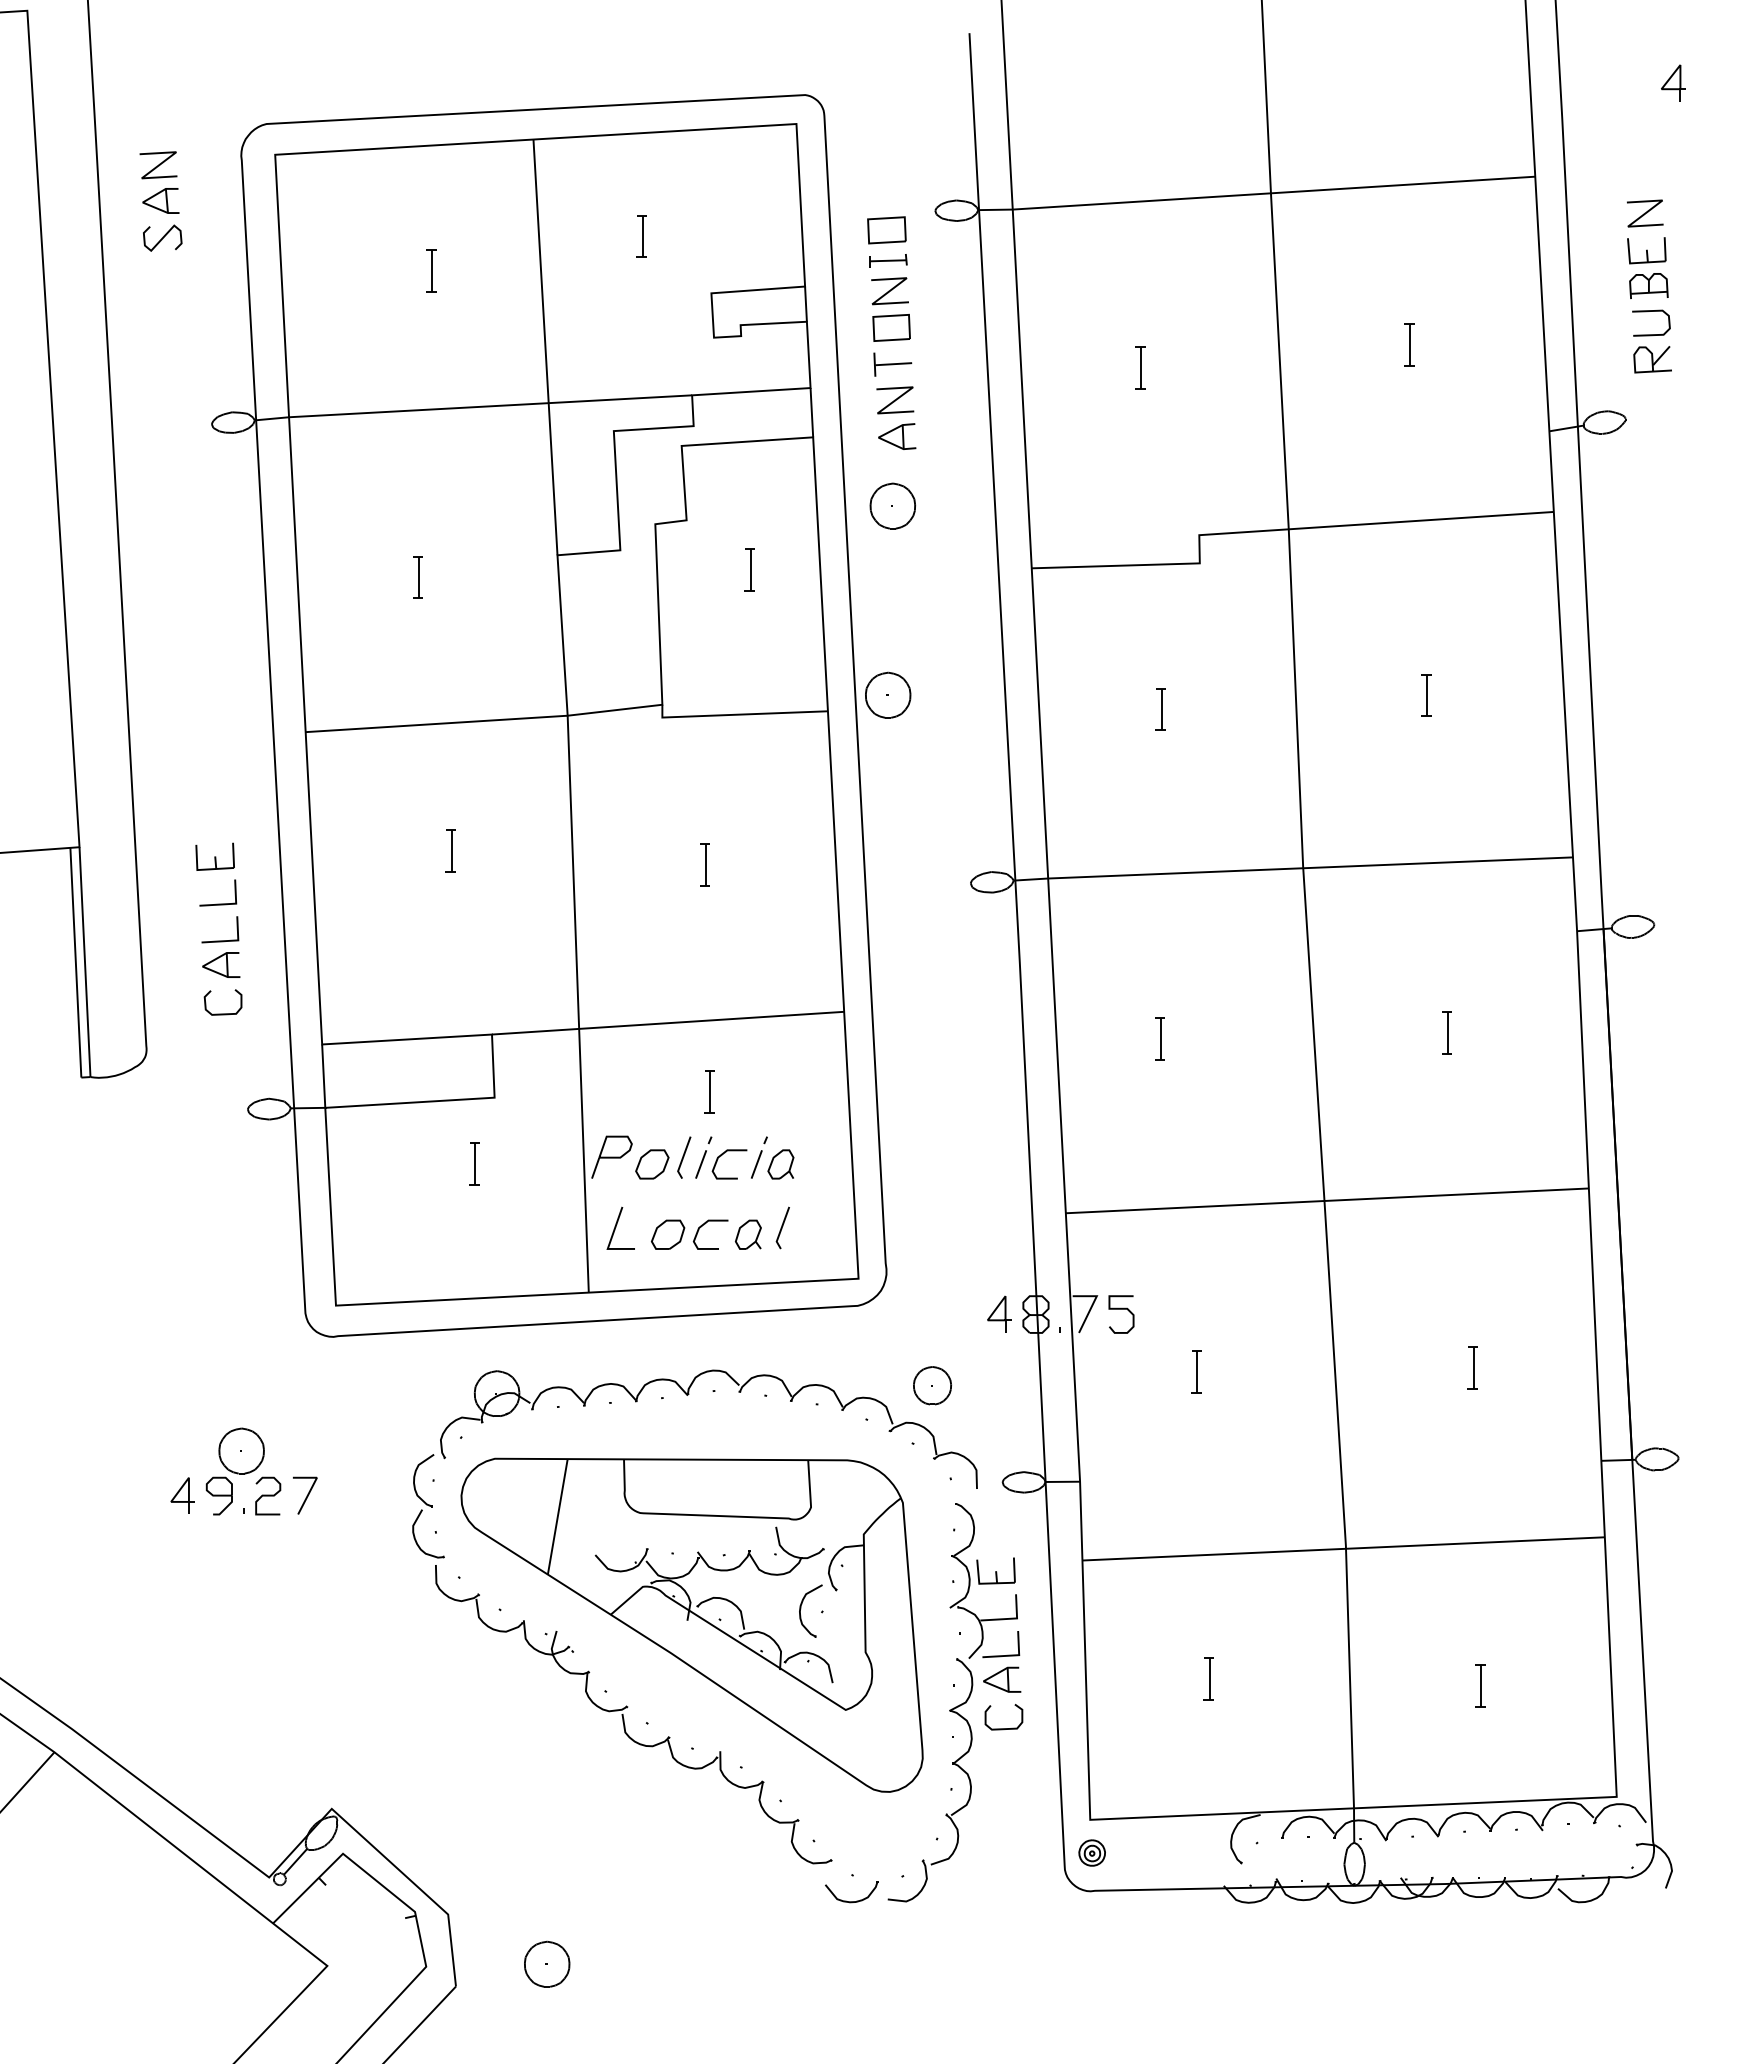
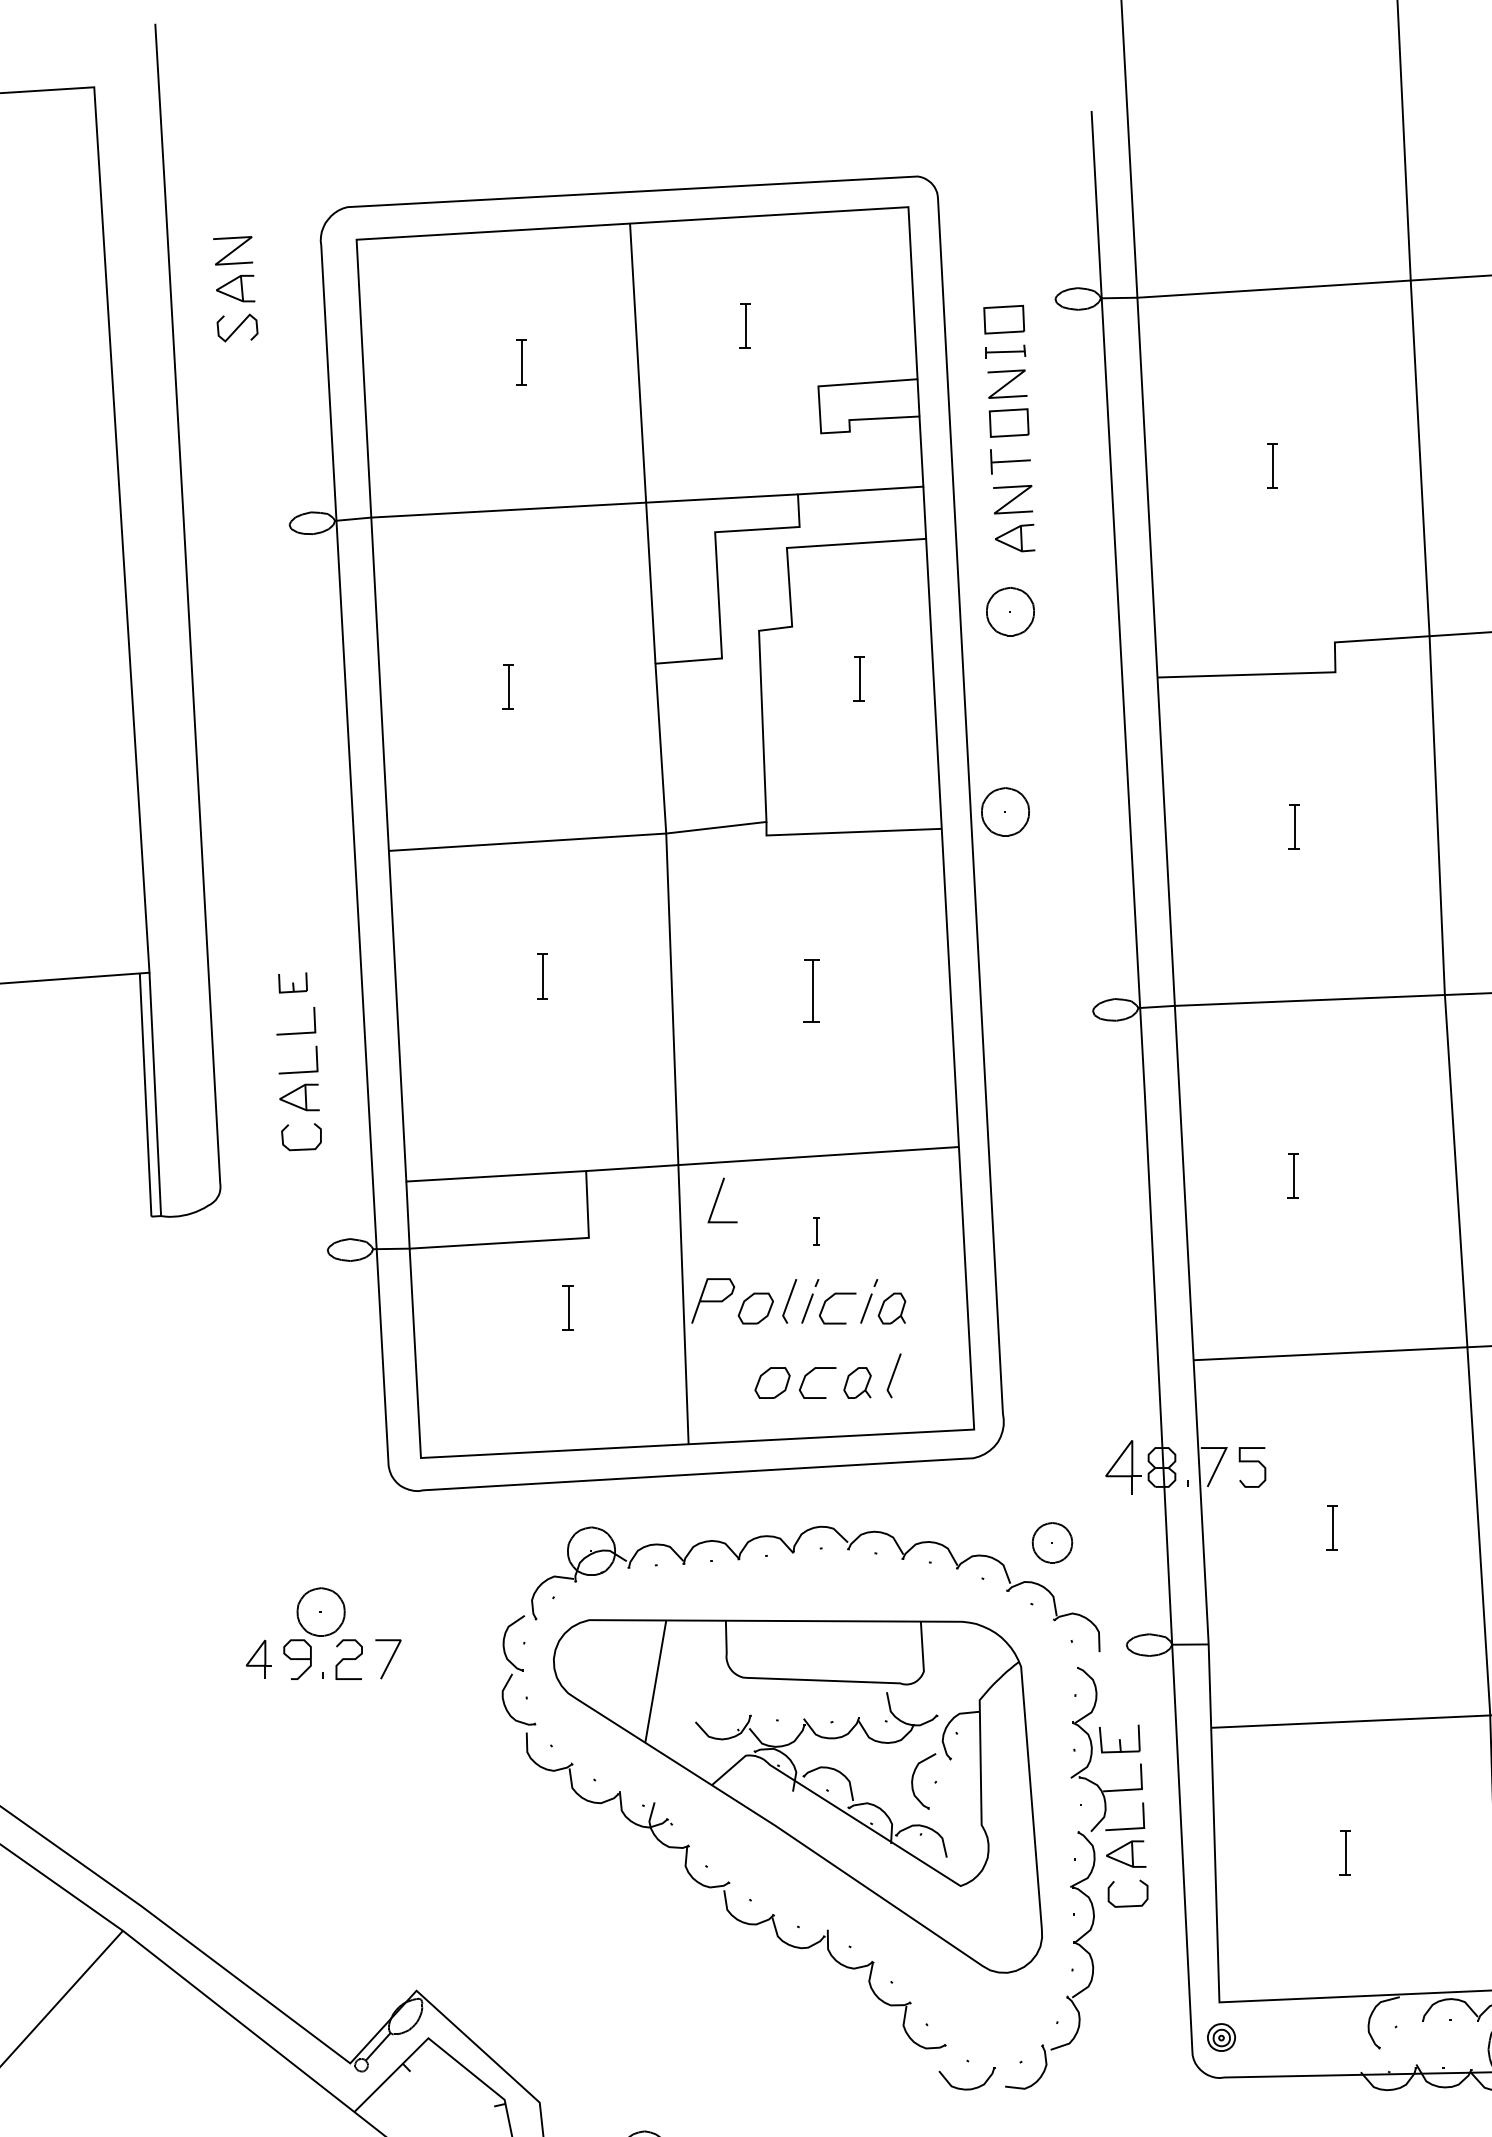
part: (214, 856) -> (292, 982), size x0.7
part: (704, 864) -> (811, 991), size x1.4
part: (709, 1091) -> (816, 1231), size x0.6
line: (616, 1227) -> (717, 1199), moved
part: (999, 1313) -> (1123, 1466), size x1.4

